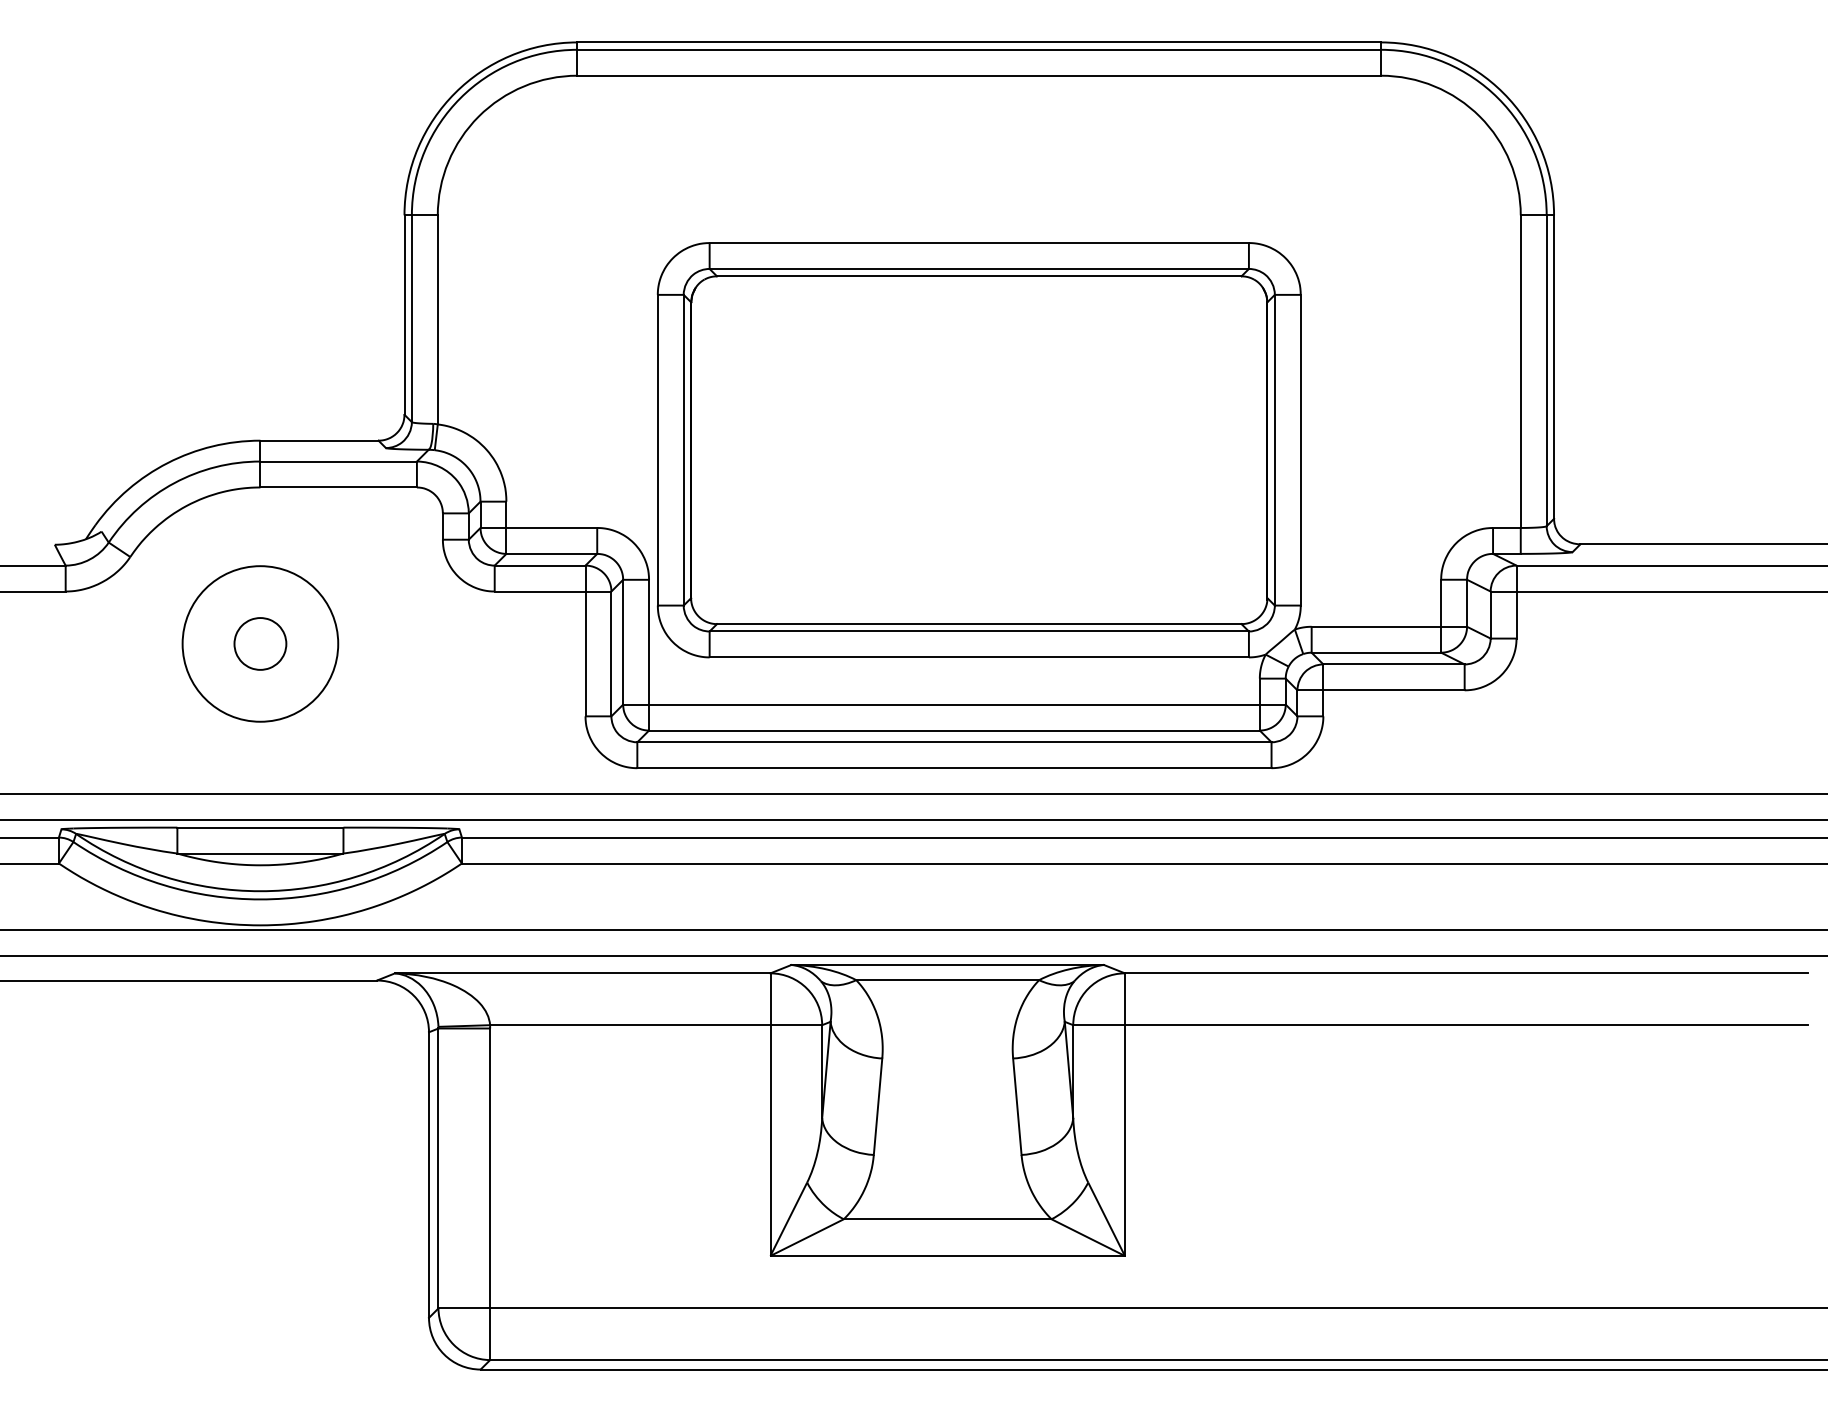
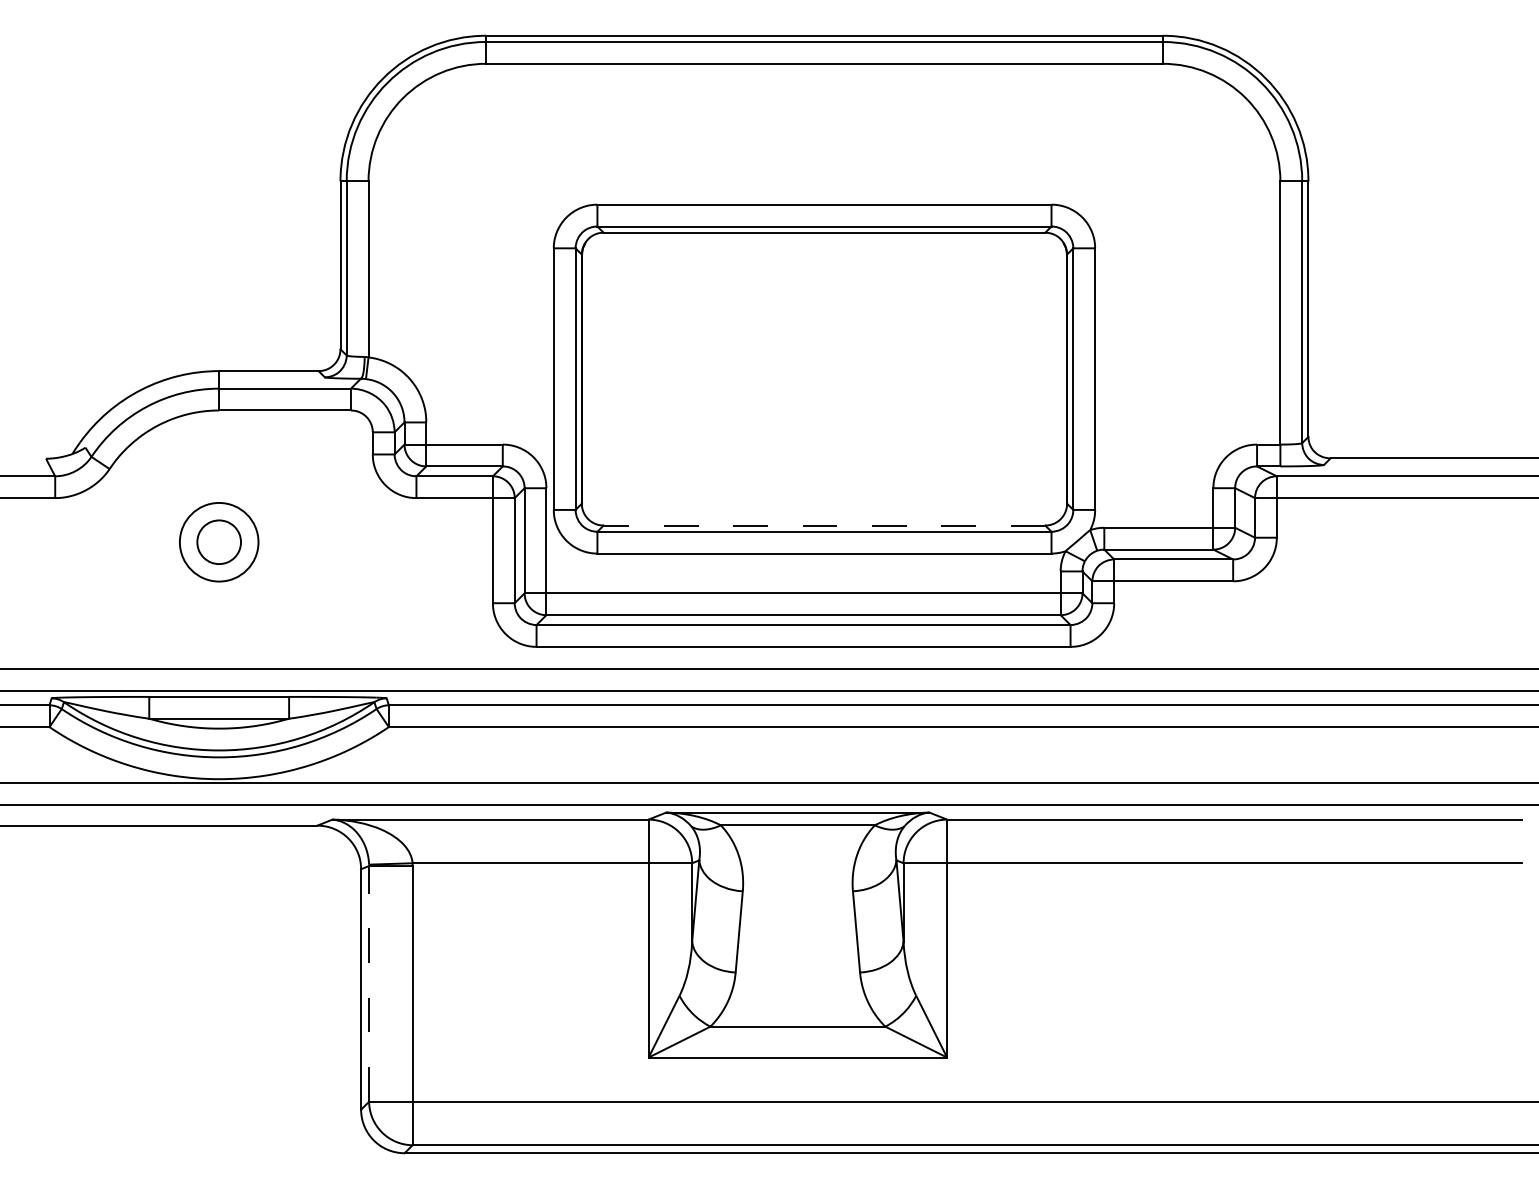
line: (978, 624) -> (823, 525), solid -> dashed
circle: (260, 643) -> (219, 541), size x0.6
line: (438, 1168) -> (369, 983), solid -> dashed

